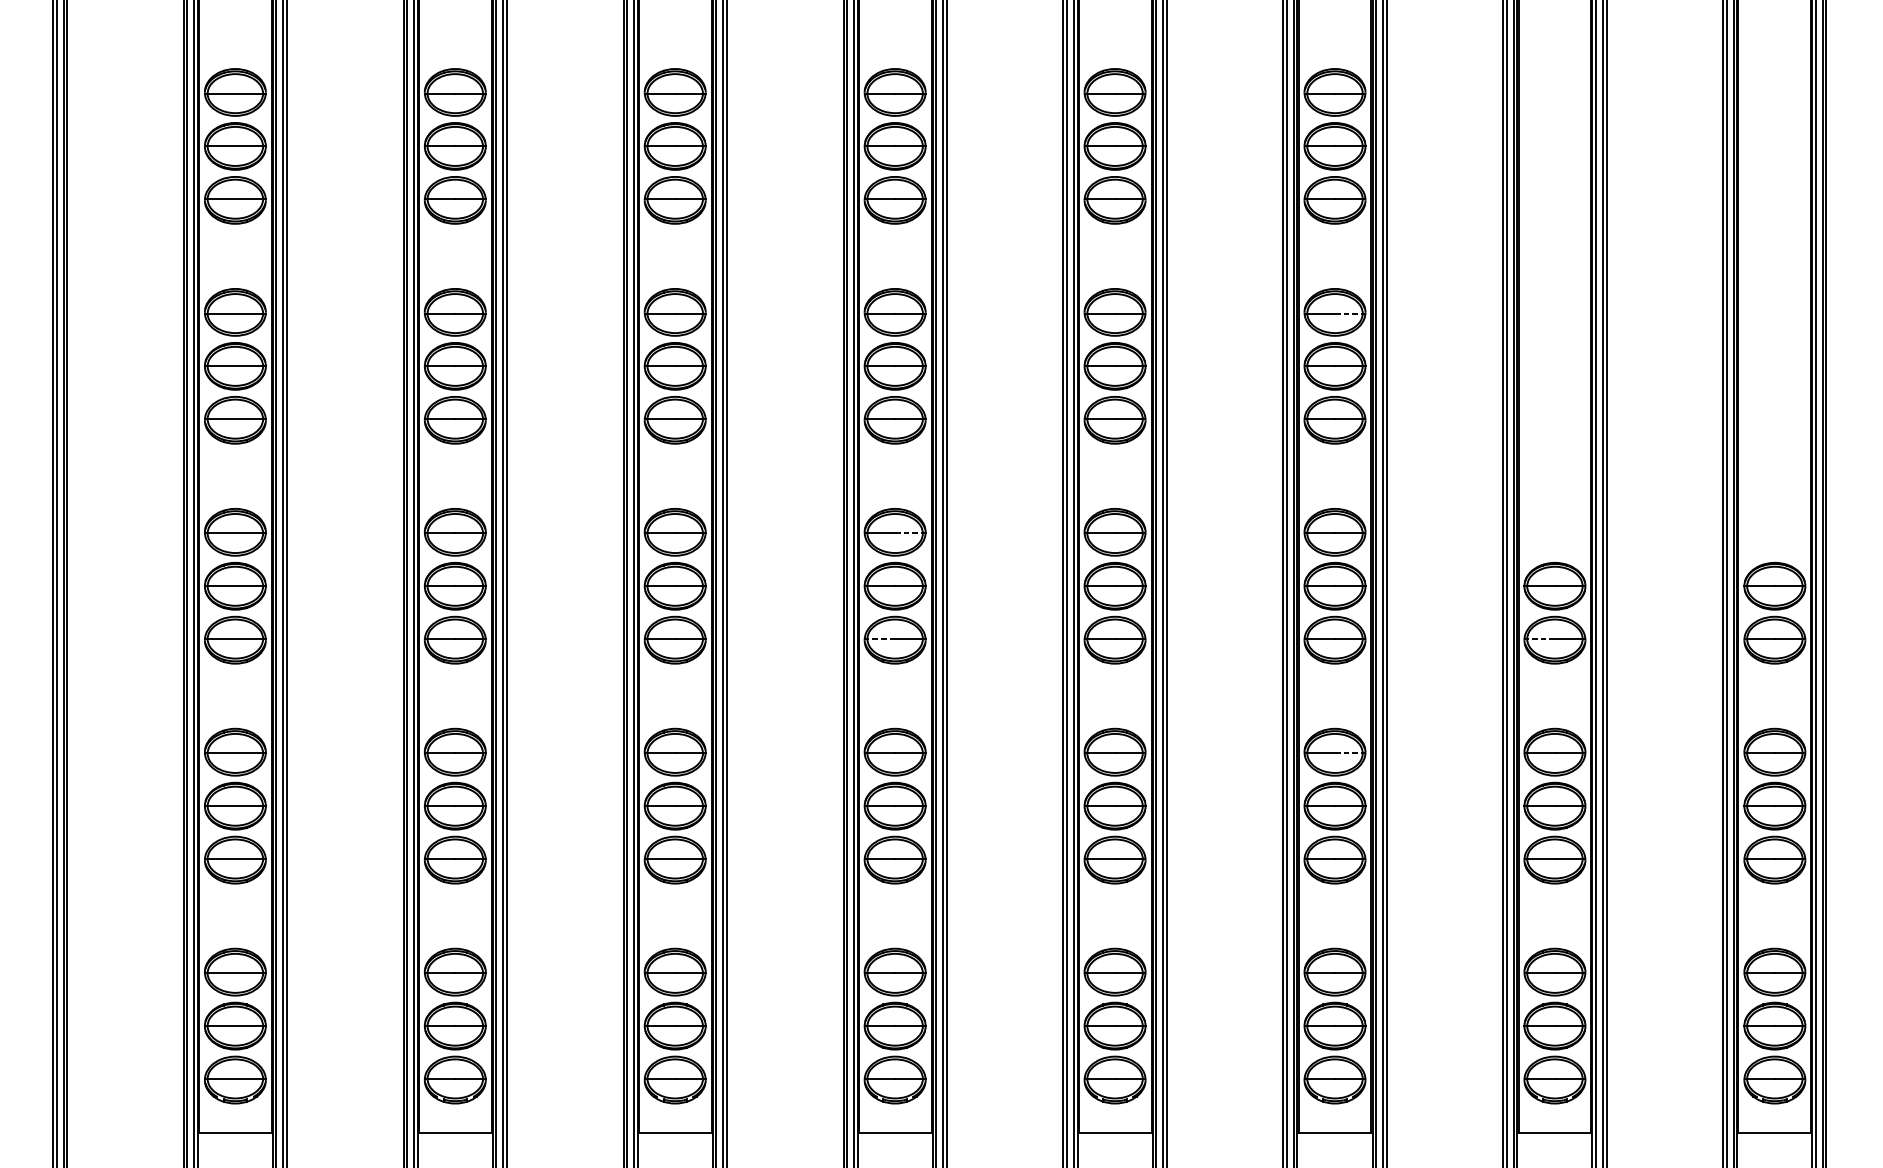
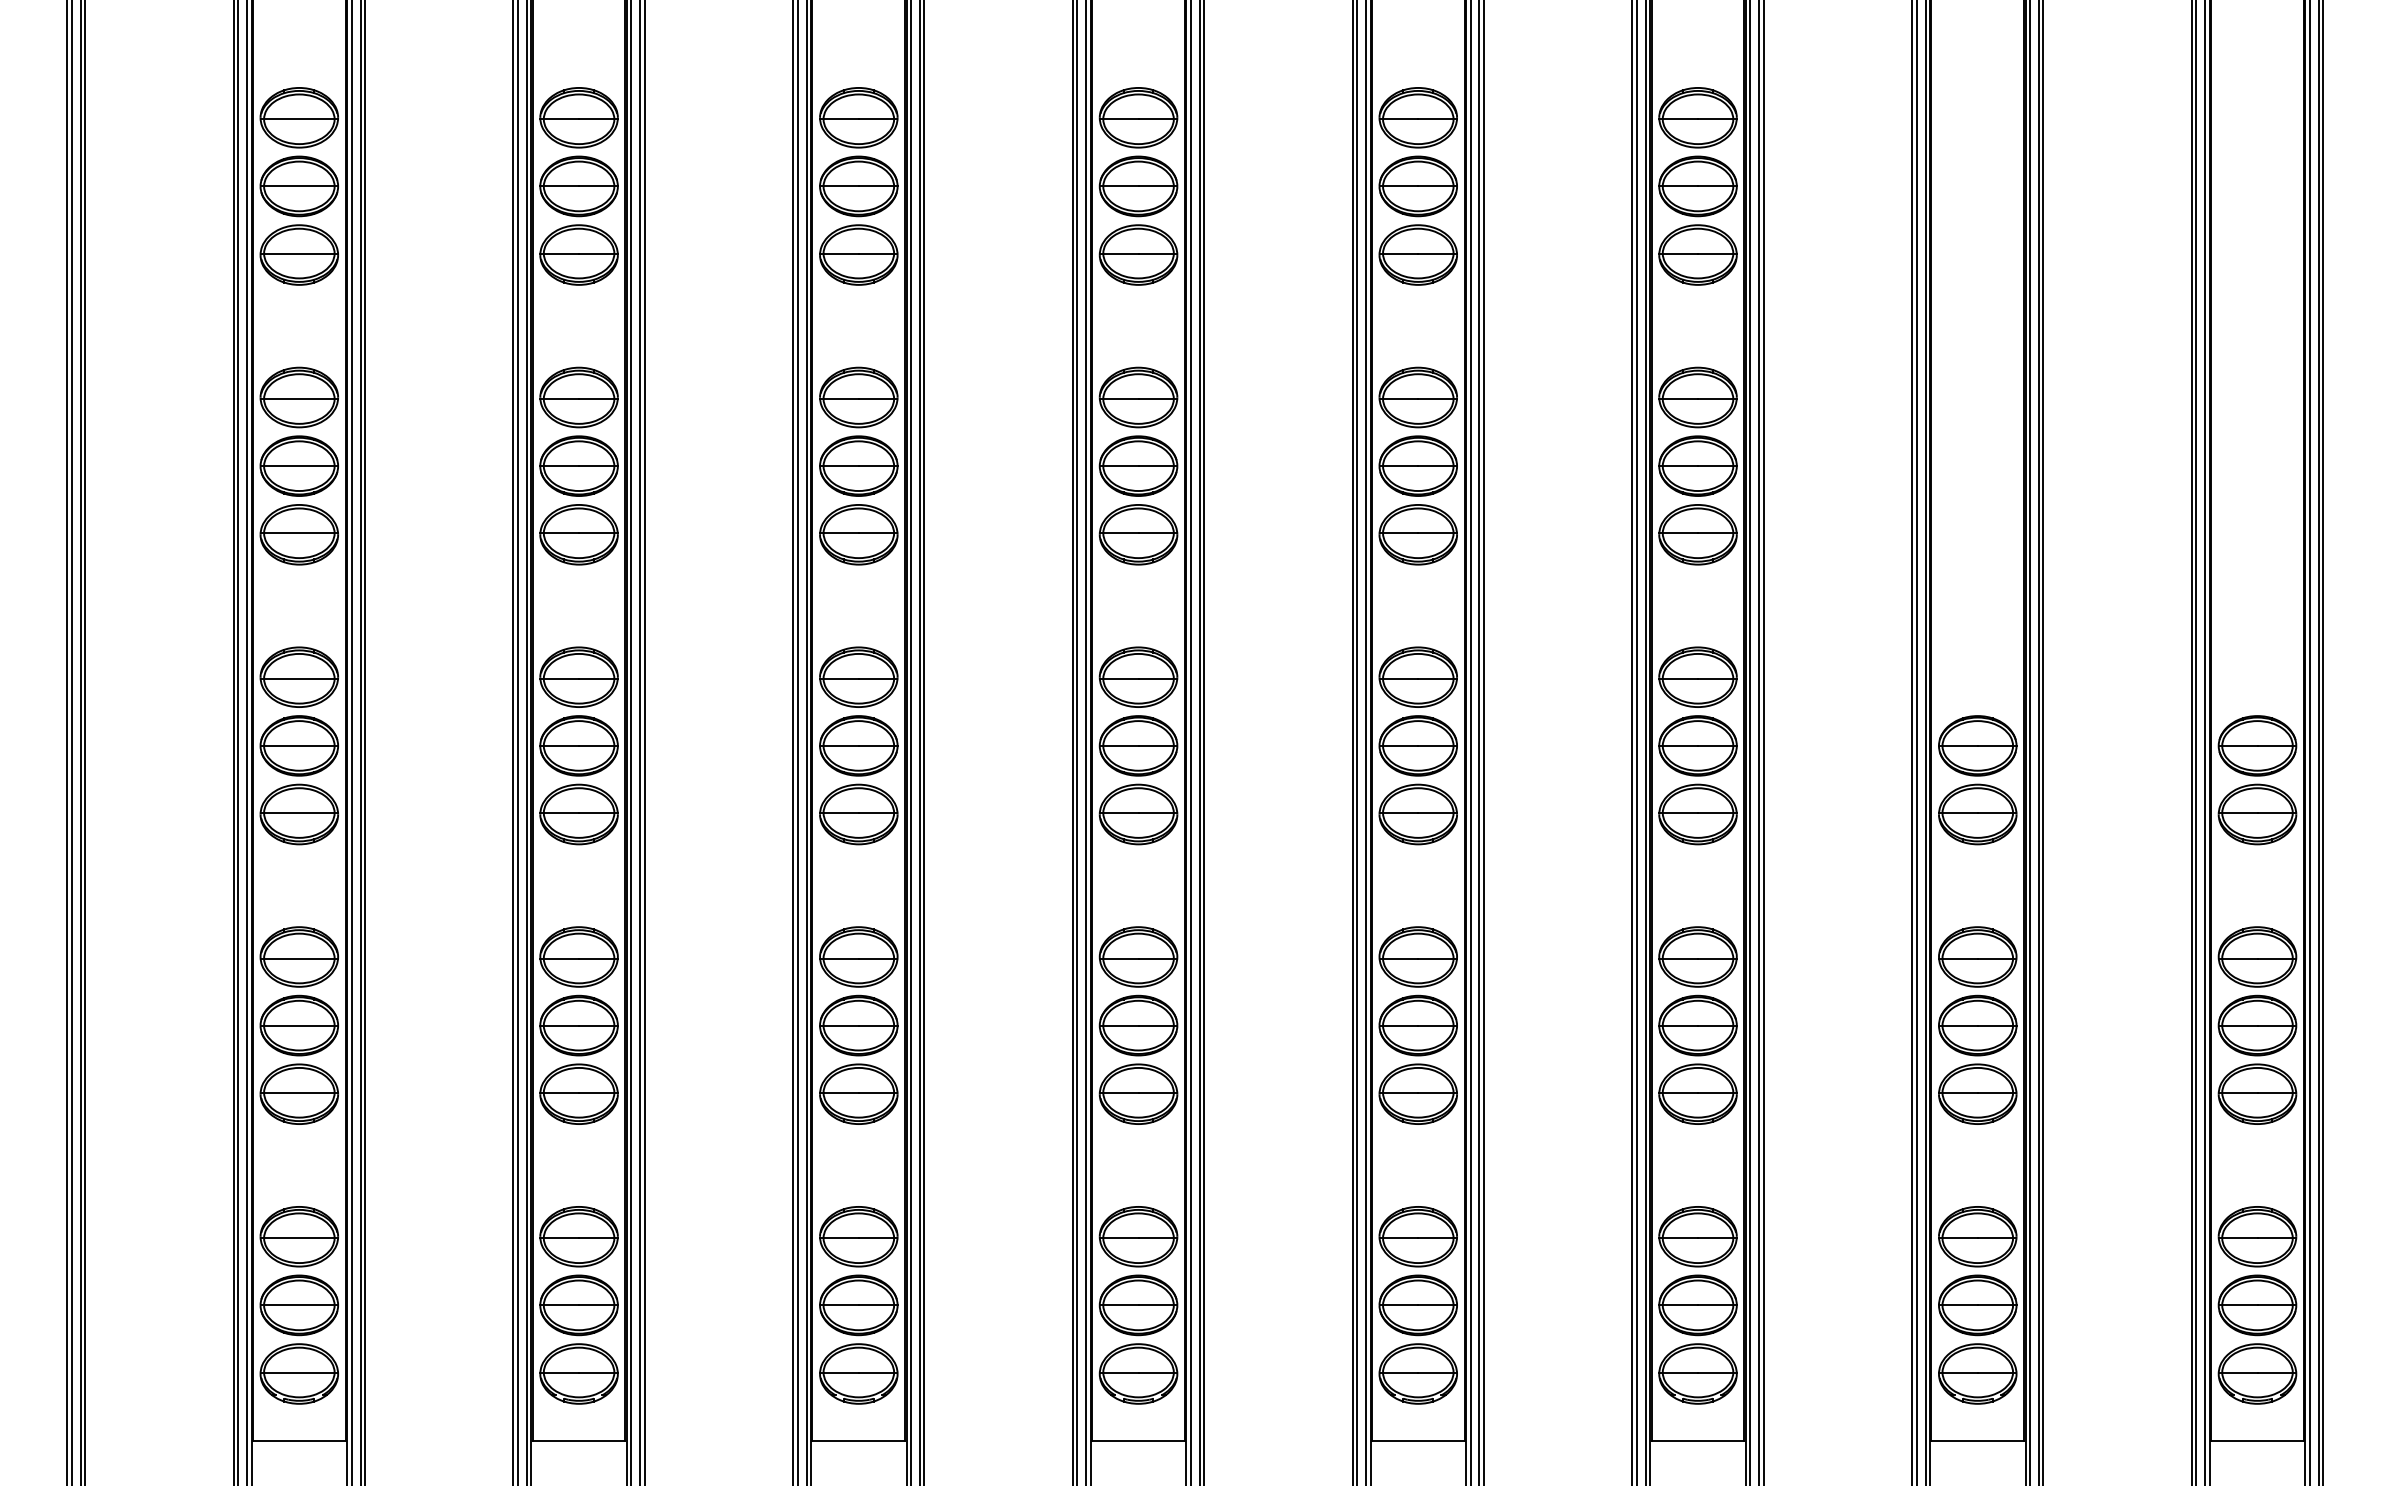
line: (1348, 313) -> (1715, 399), dashed -> solid
line: (909, 533) -> (1156, 678), dashed -> solid
line: (880, 639) -> (1120, 813), dashed -> solid
line: (1541, 639) -> (1960, 813), dashed -> solid
line: (1348, 753) -> (1715, 958), dashed -> solid

